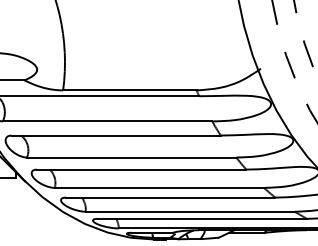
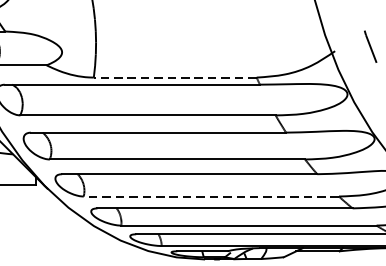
line: (129, 90) -> (174, 77), solid -> dashed
line: (159, 187) -> (211, 196), solid -> dashed

